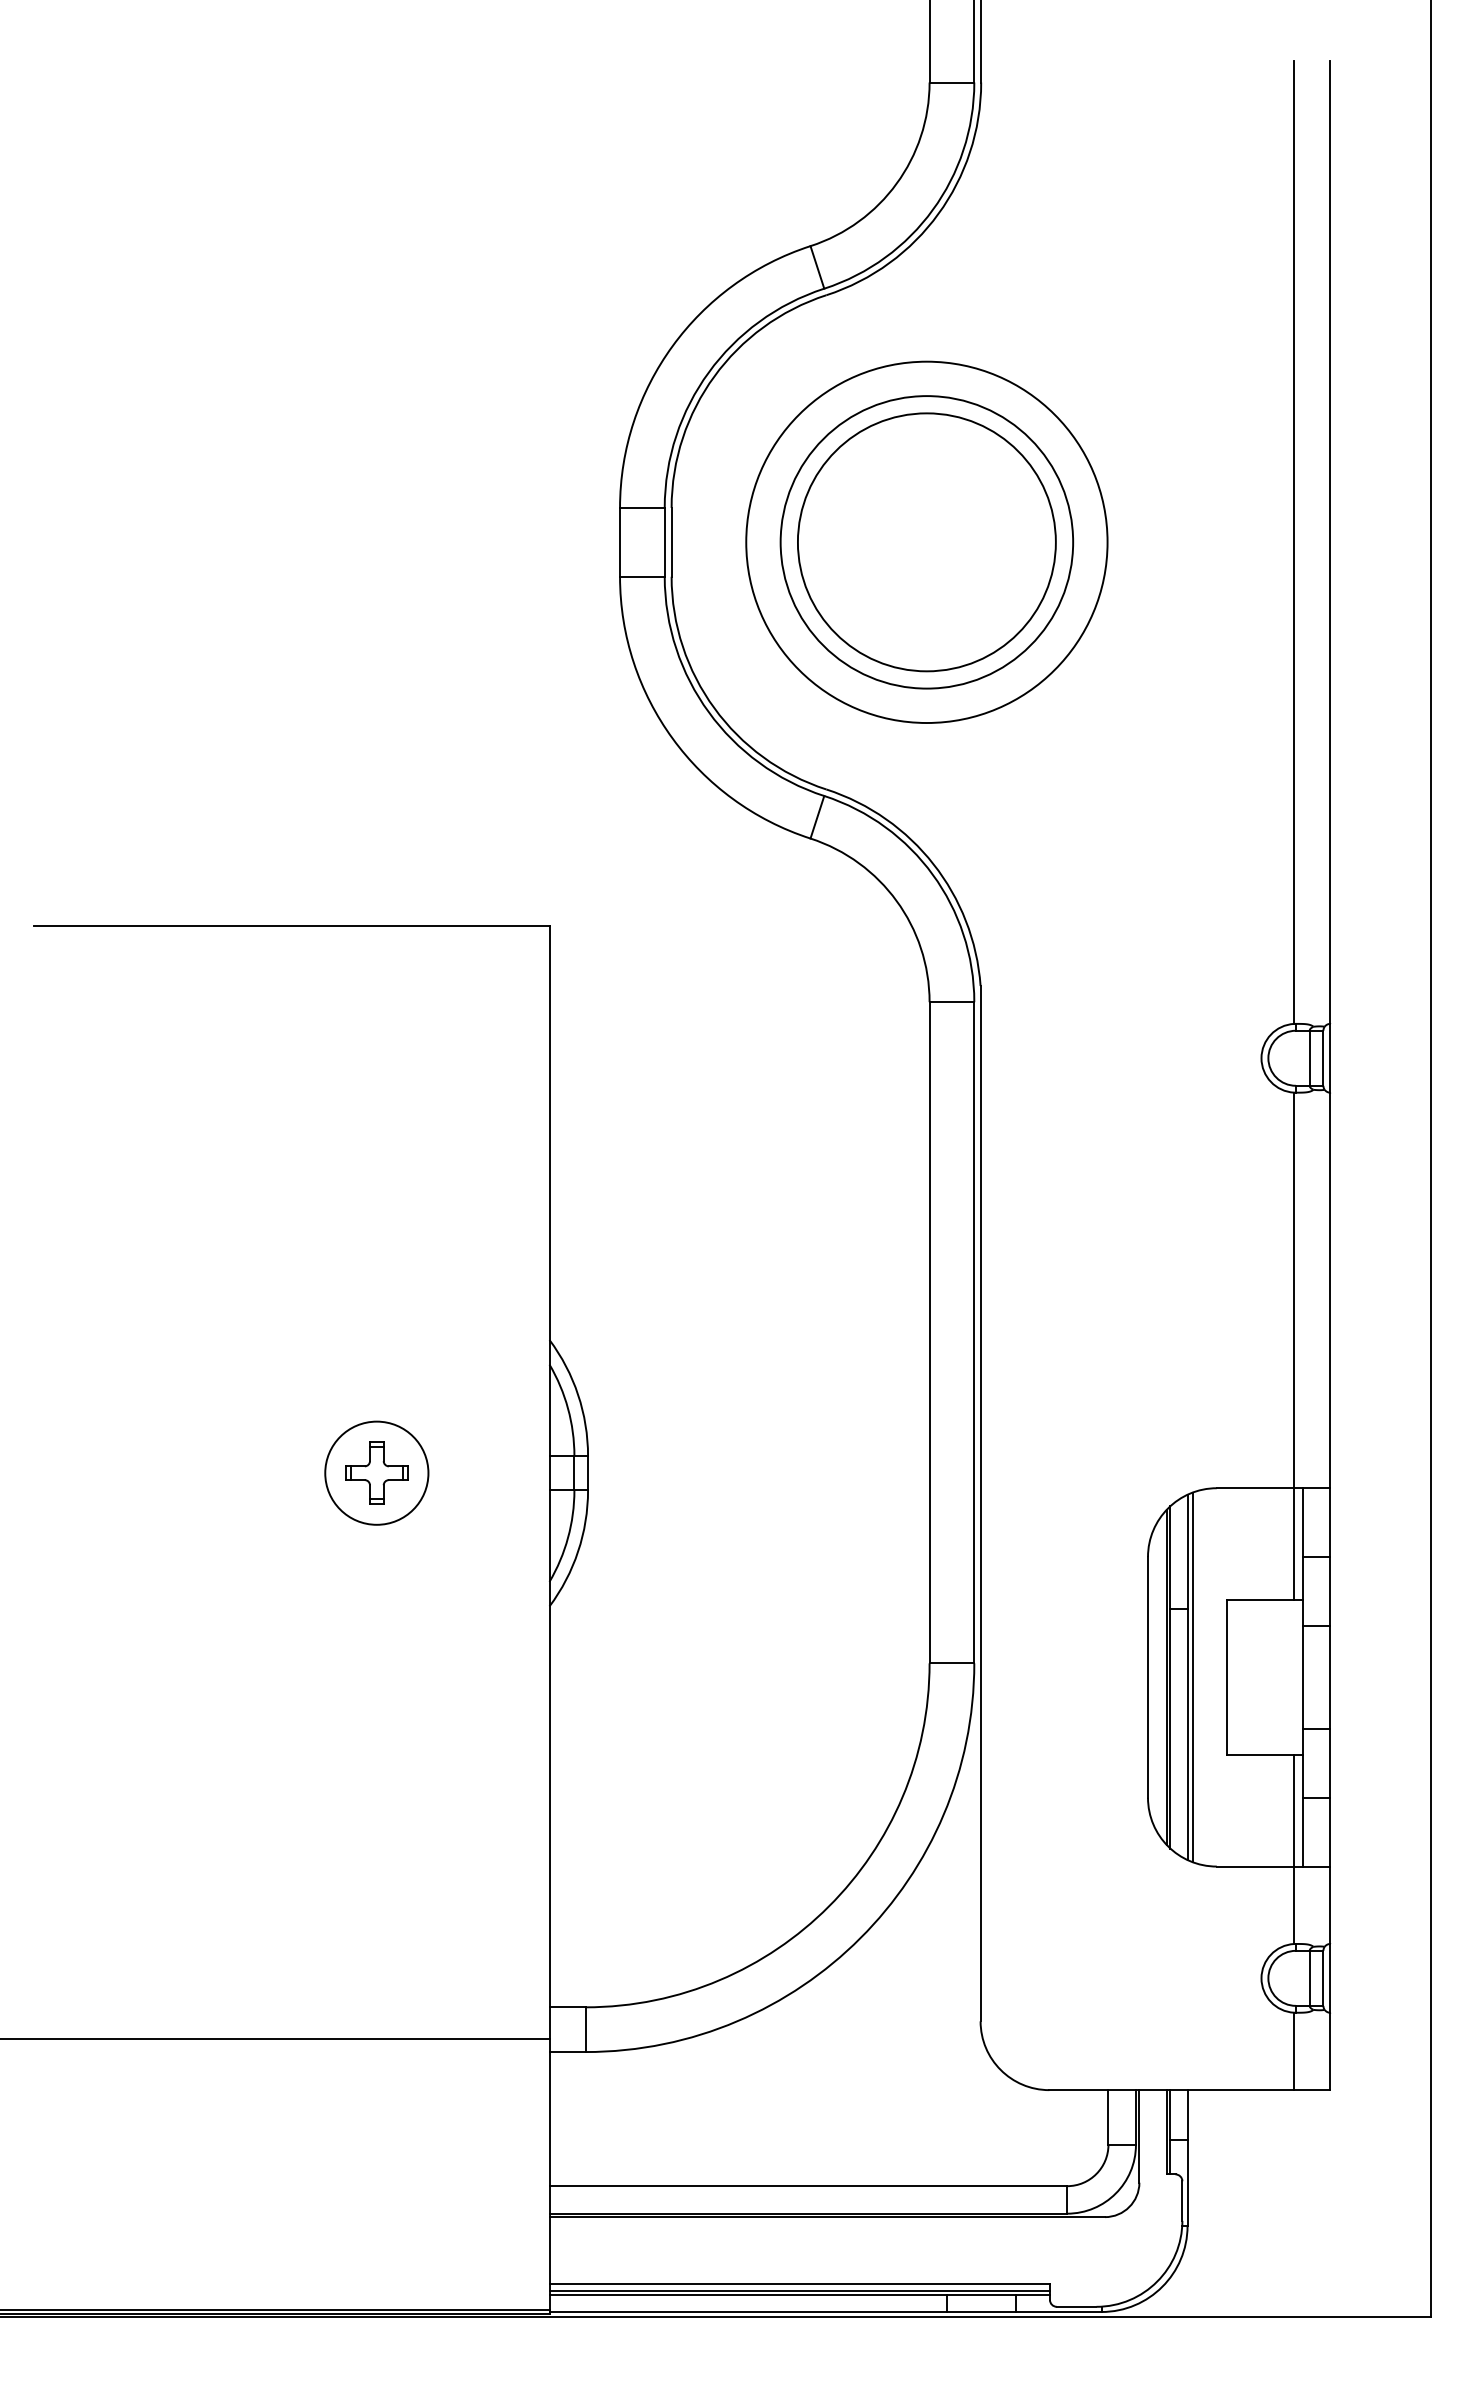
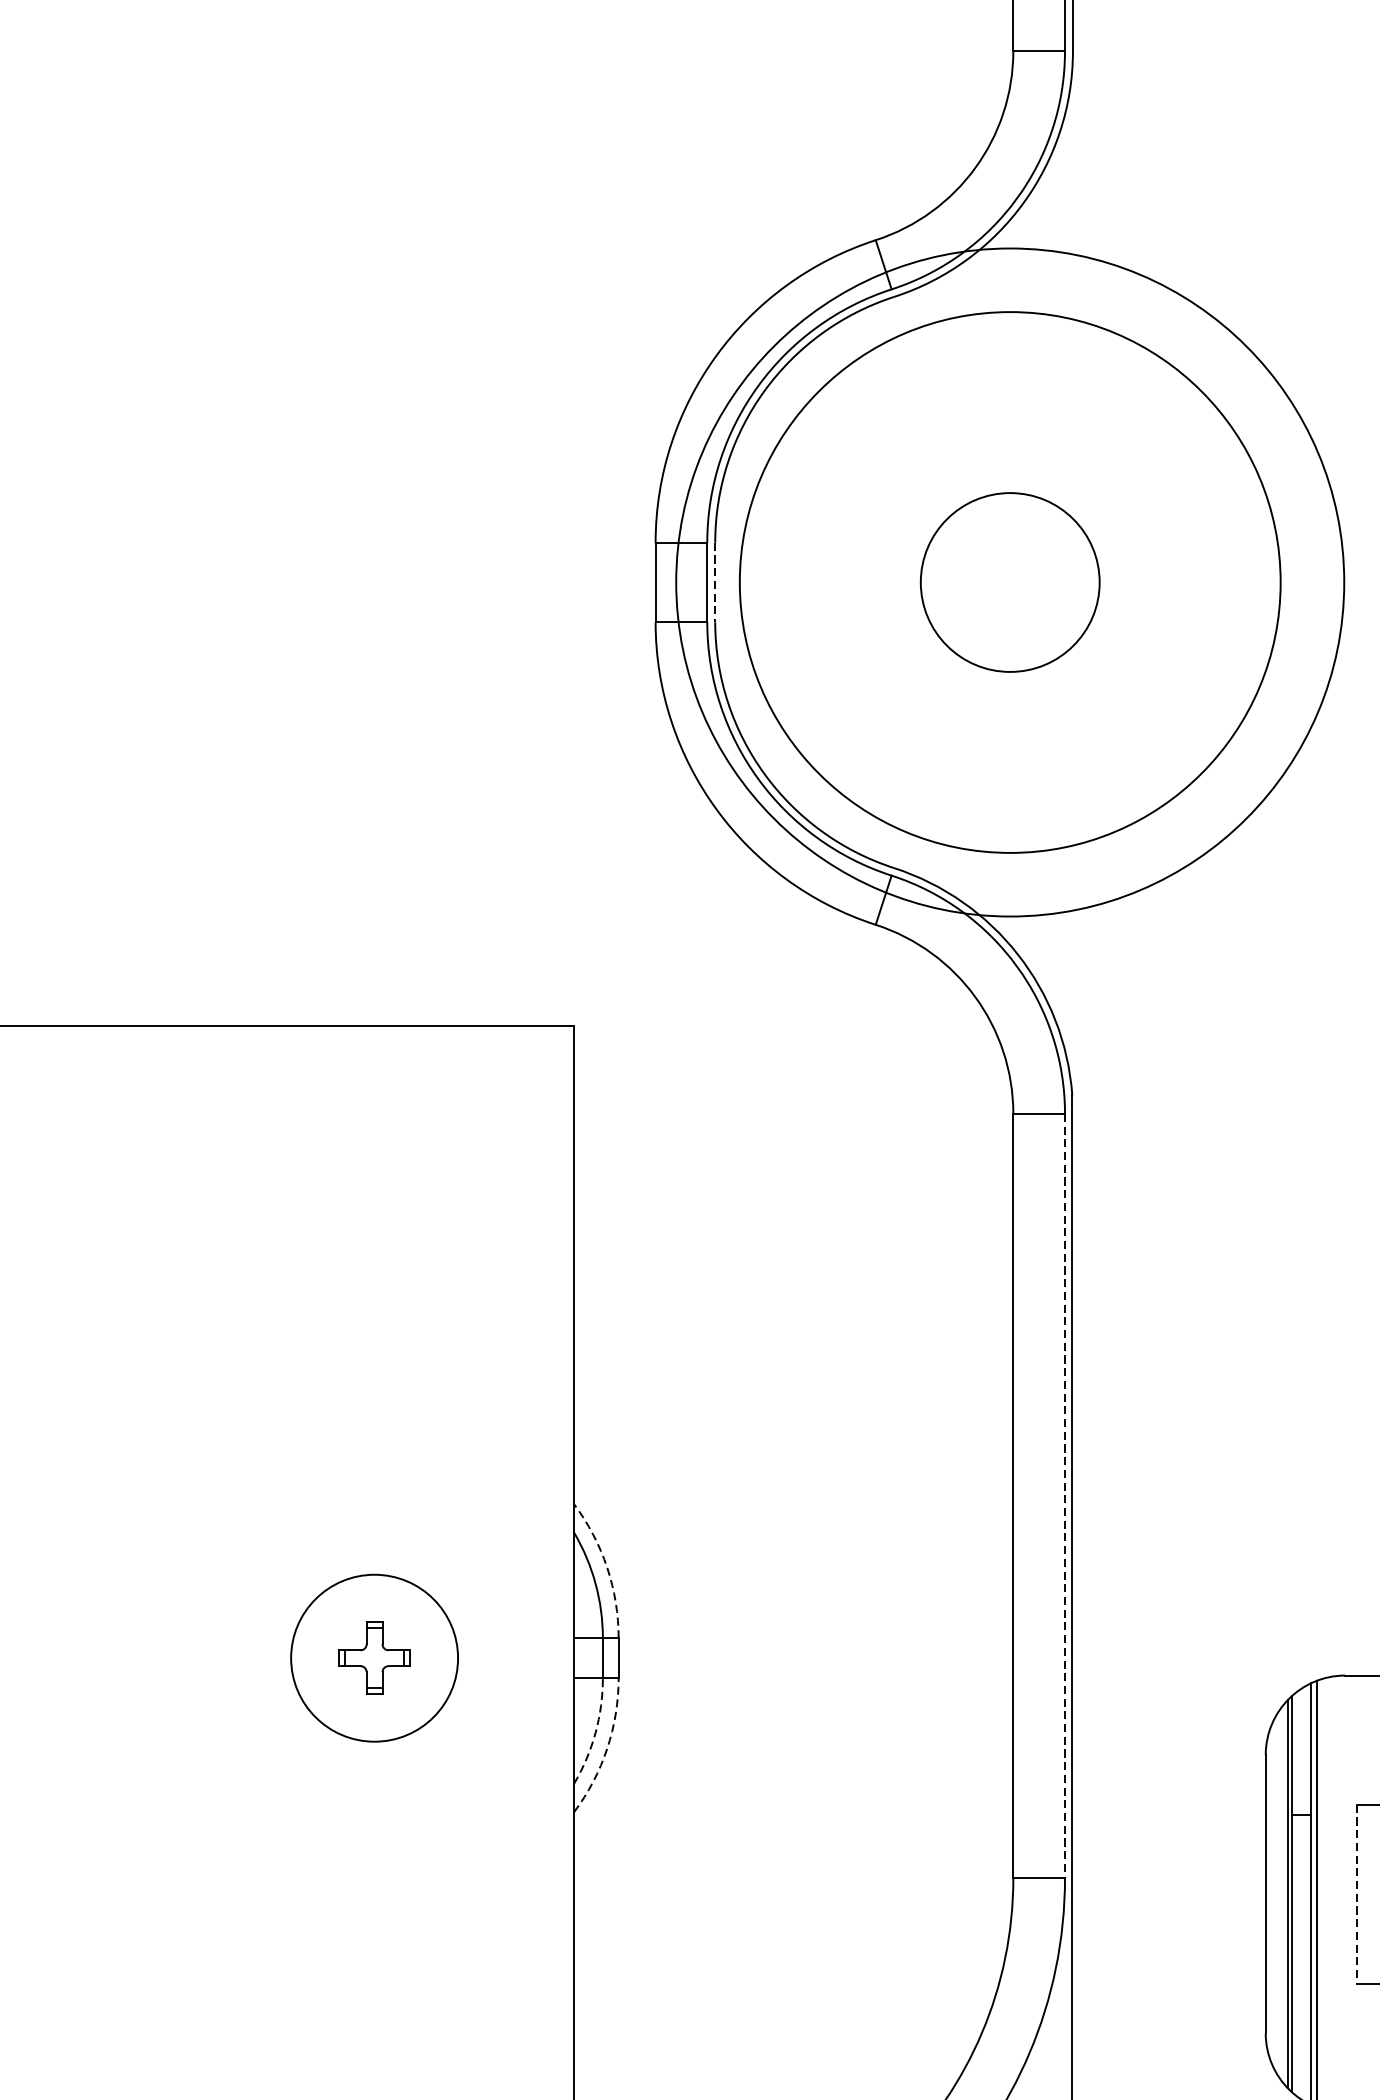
line: (671, 542) -> (715, 582), solid -> dashed
circle: (926, 542) -> (1009, 582), size x0.6
circle: (926, 542) -> (1009, 582), size x1.6
circle: (926, 542) -> (1009, 582), size x1.6
line: (974, 1332) -> (1065, 1495), solid -> dashed
arc: (578, 1394) -> (607, 1567), solid -> dashed
circle: (376, 1472) -> (374, 1657), size x1.4
arc: (568, 1537) -> (596, 1732), solid -> dashed
arc: (578, 1551) -> (607, 1748), solid -> dashed
line: (1227, 1677) -> (1357, 1894), solid -> dashed

